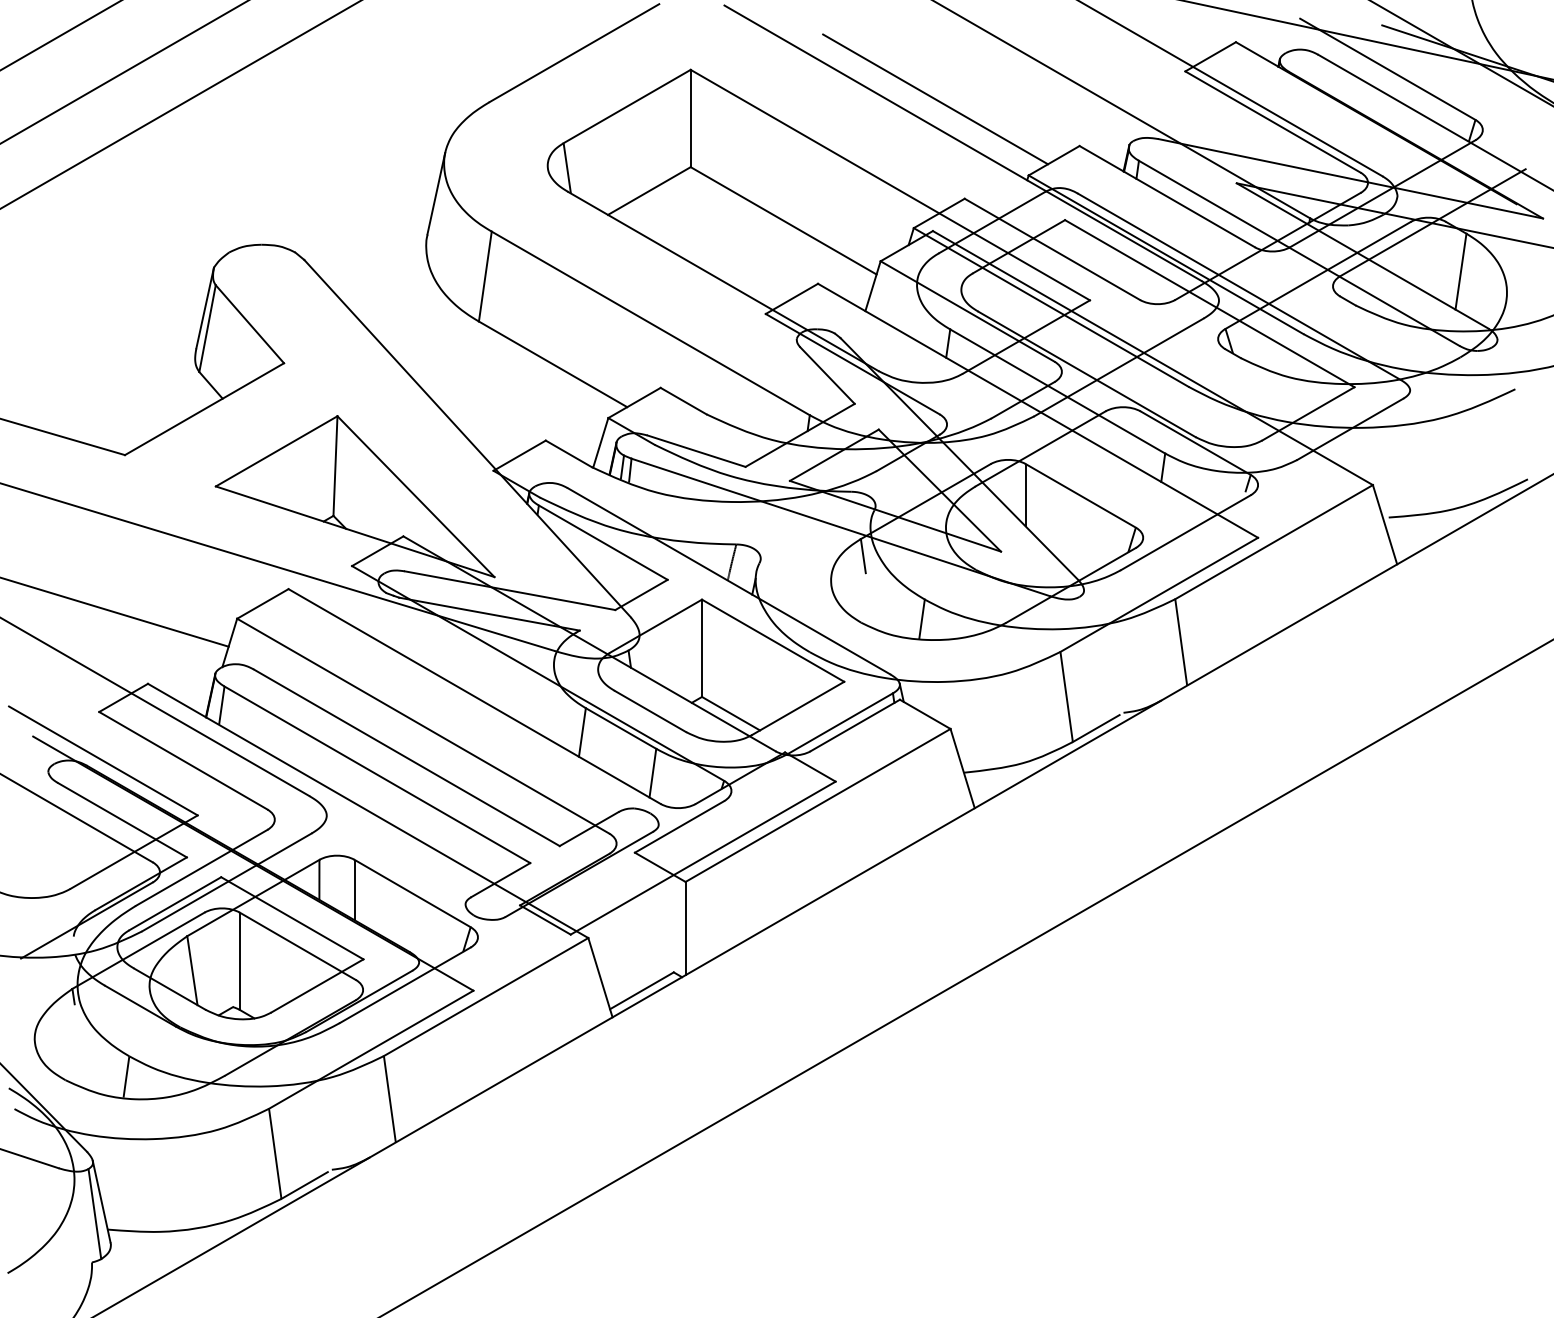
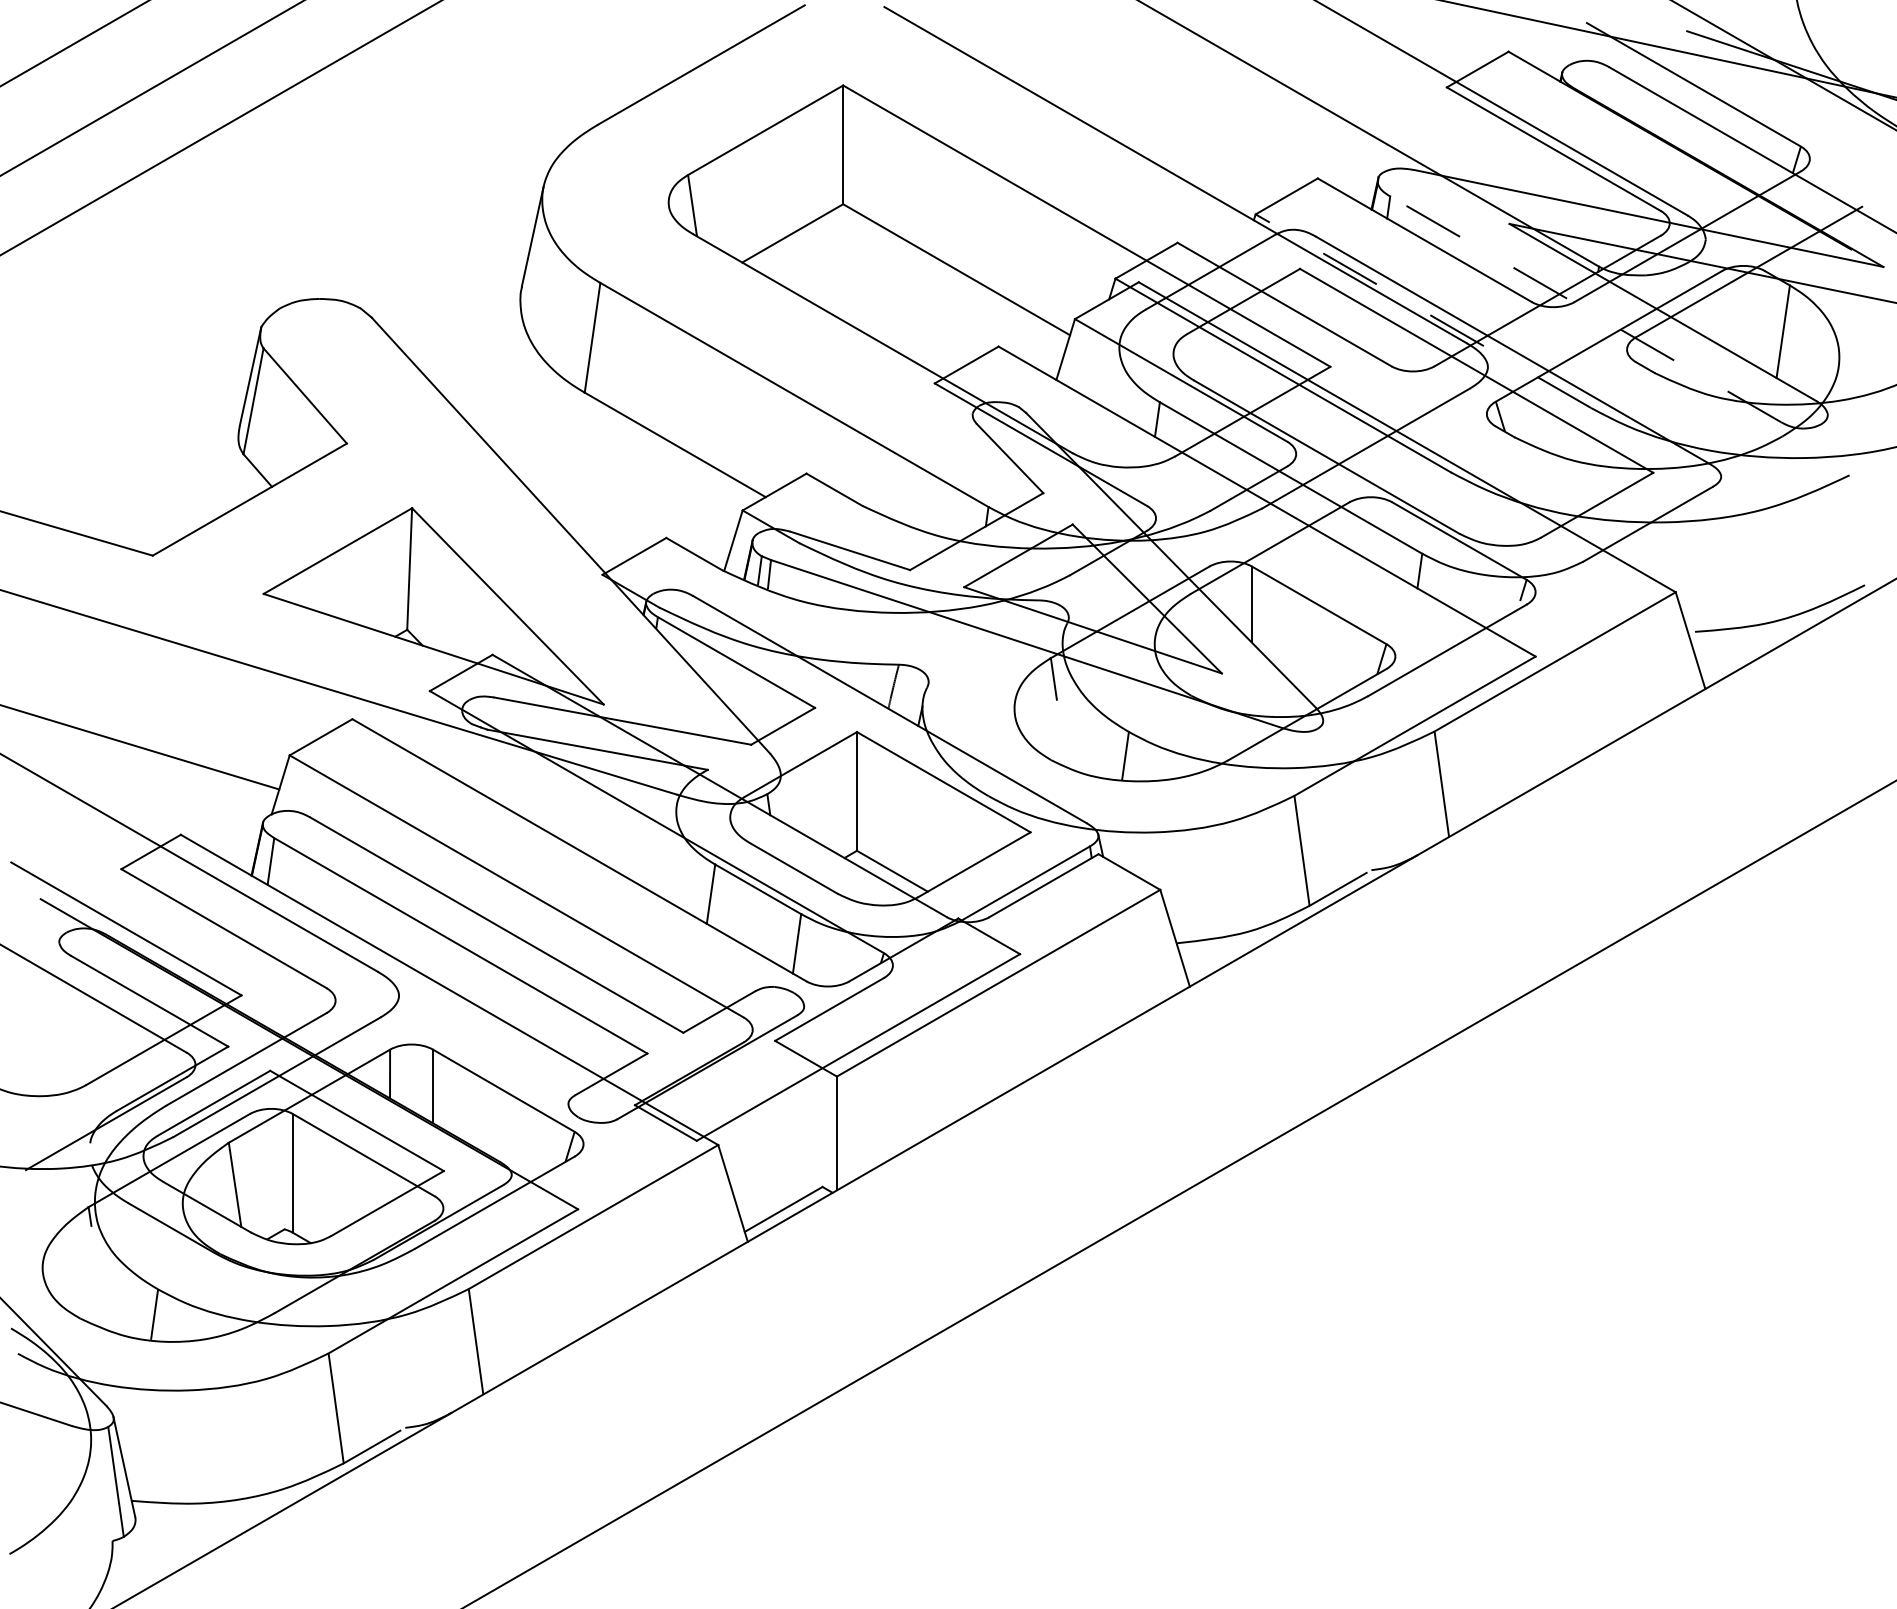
line: (935, 99) -> (1141, 121), removed
line: (1298, 253) -> (1585, 309), solid -> dashed
line: (1166, 255) -> (1423, 311), solid -> dashed

